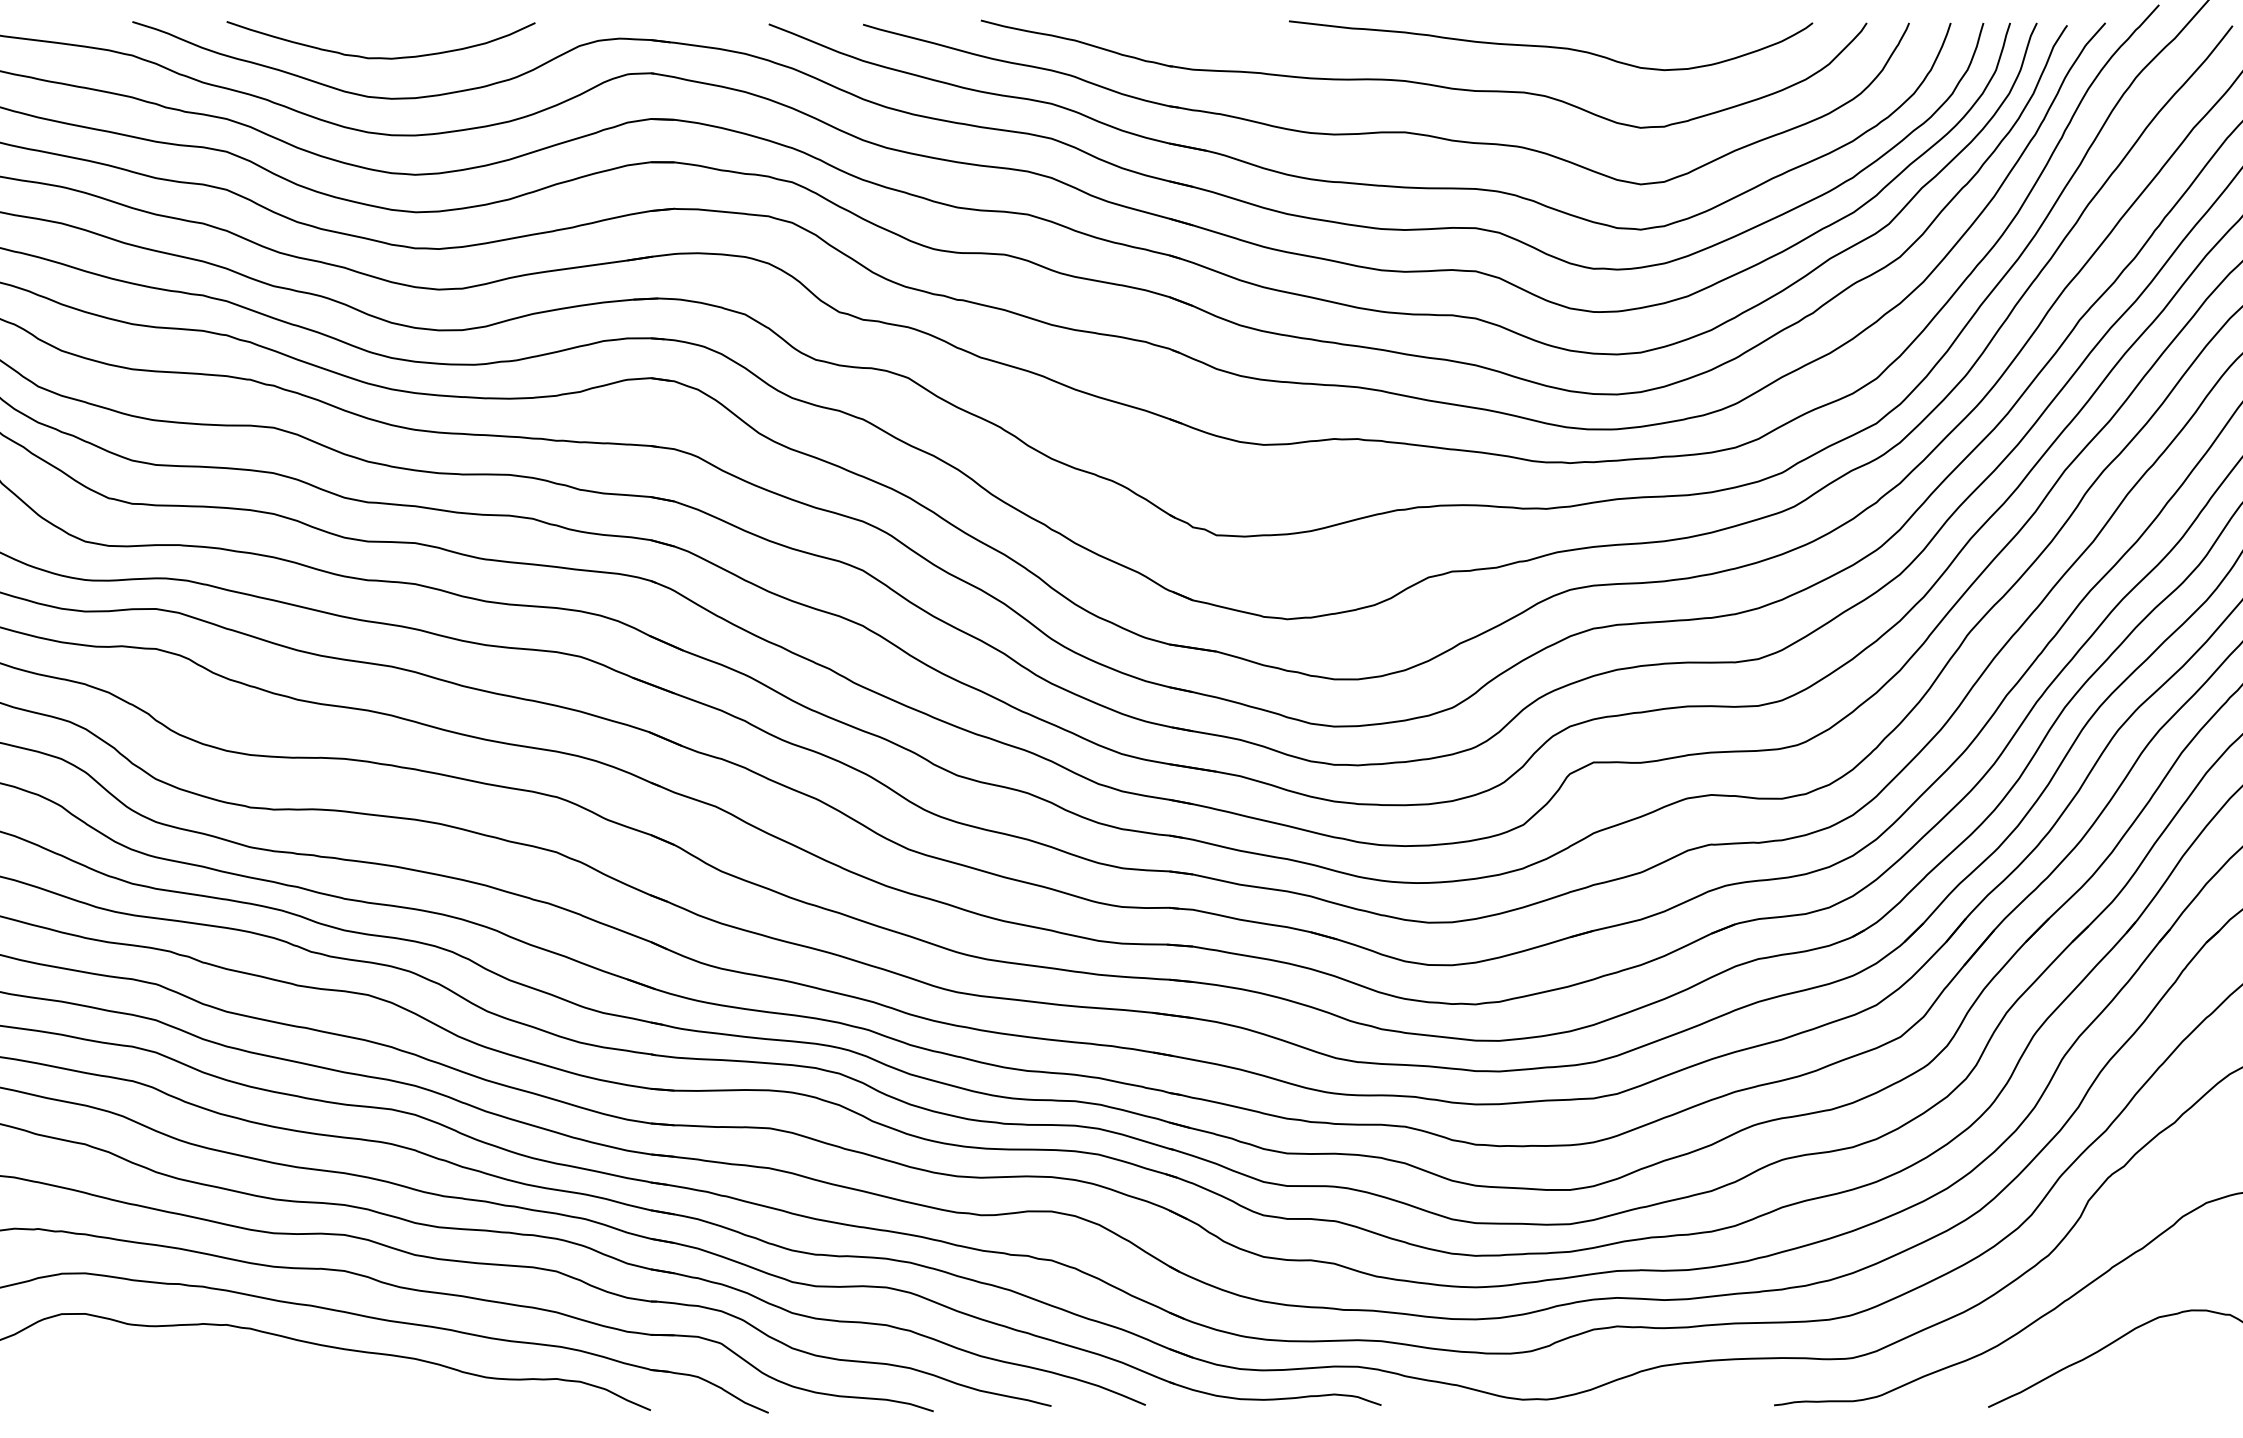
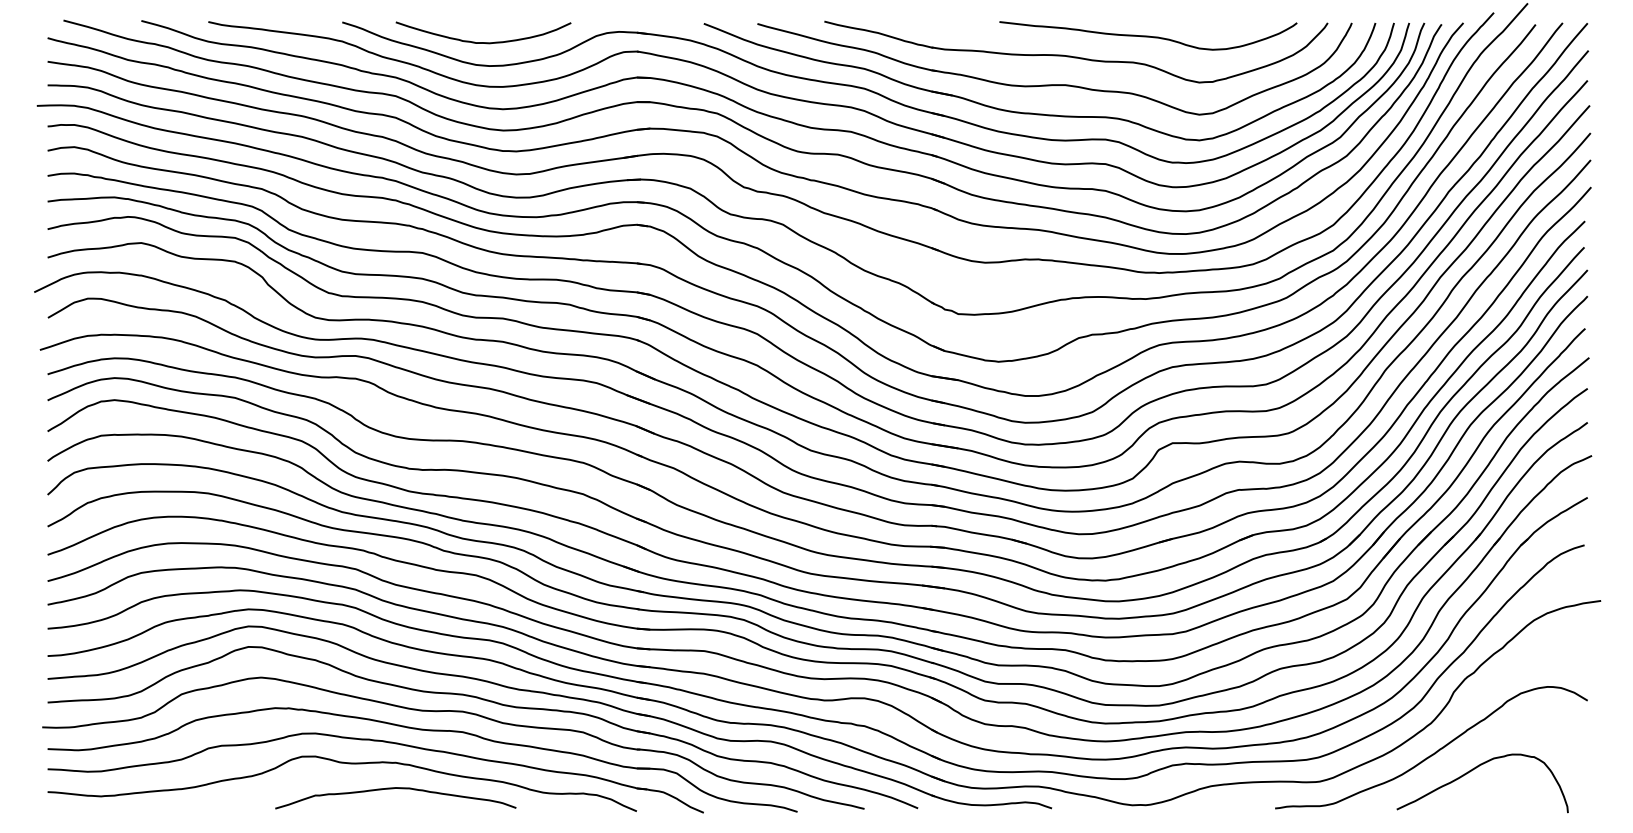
curve: (222, 1371) -> (393, 789), added

